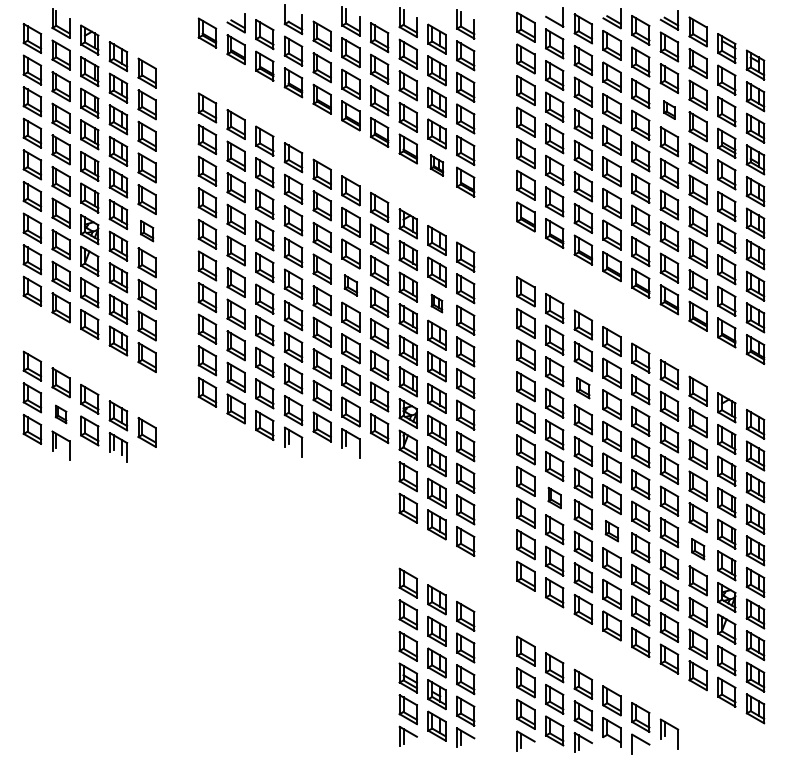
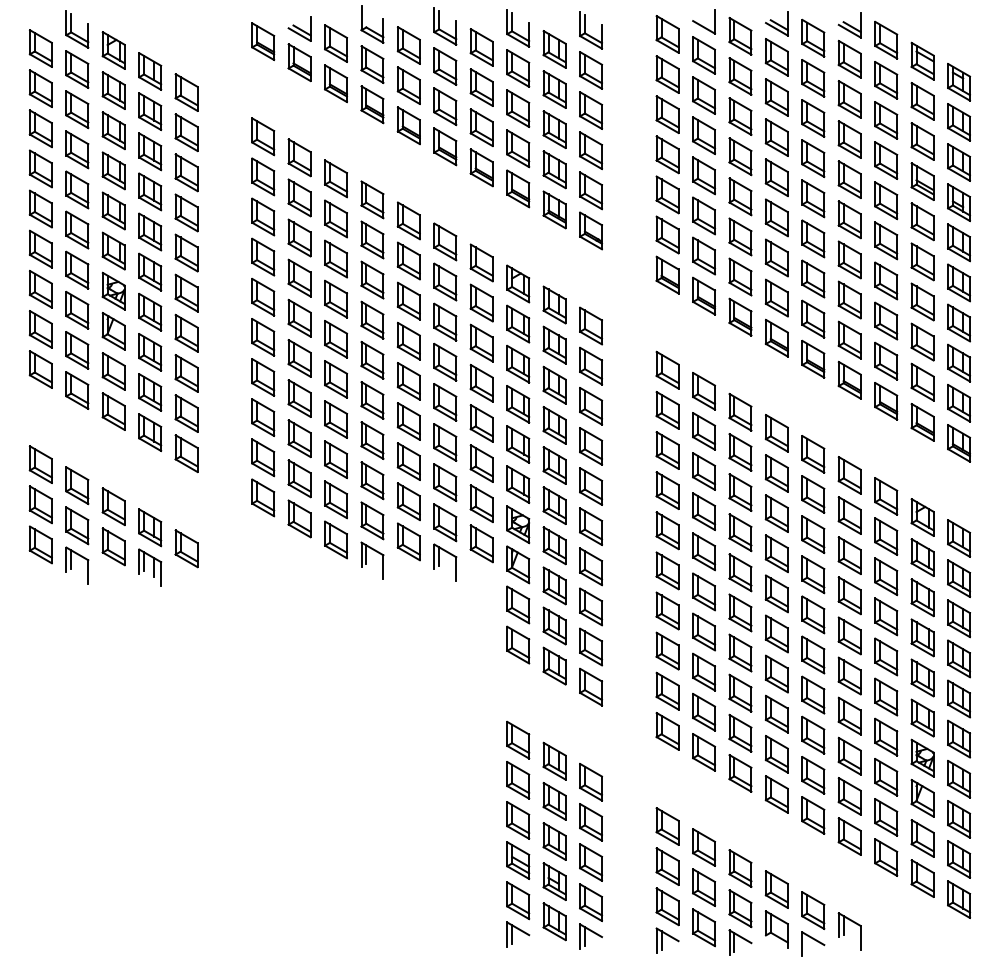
part: (669, 110) -> (849, 139), size x1.67
part: (436, 165) -> (554, 209), size x1.43
part: (147, 230) -> (186, 292), size x1.43
part: (351, 284) -> (445, 361), size x1.43
part: (436, 303) -> (554, 384), size x1.67
part: (583, 388) -> (740, 492), size x1.43
part: (61, 414) -> (77, 525), size x1.67
part: (554, 497) -> (703, 631), size x1.43
part: (611, 530) -> (776, 673), size x1.43
part: (698, 548) -> (886, 696), size x1.43

